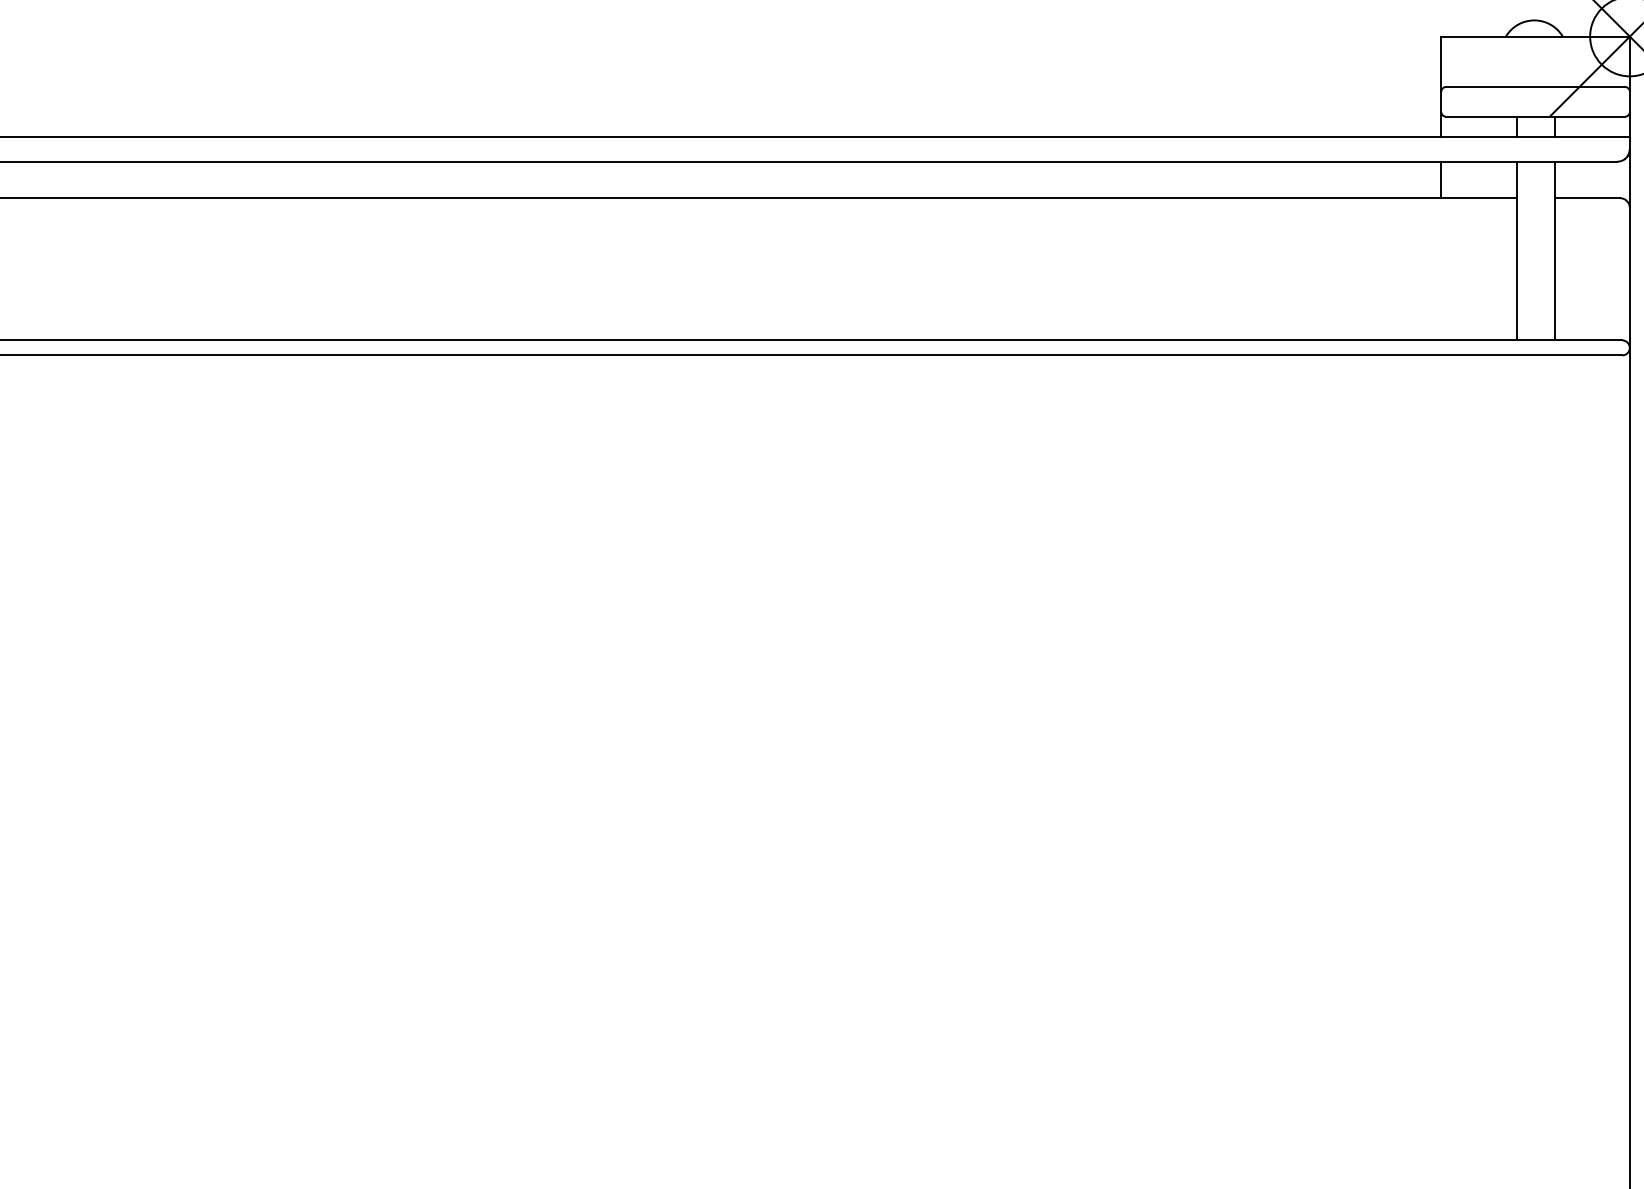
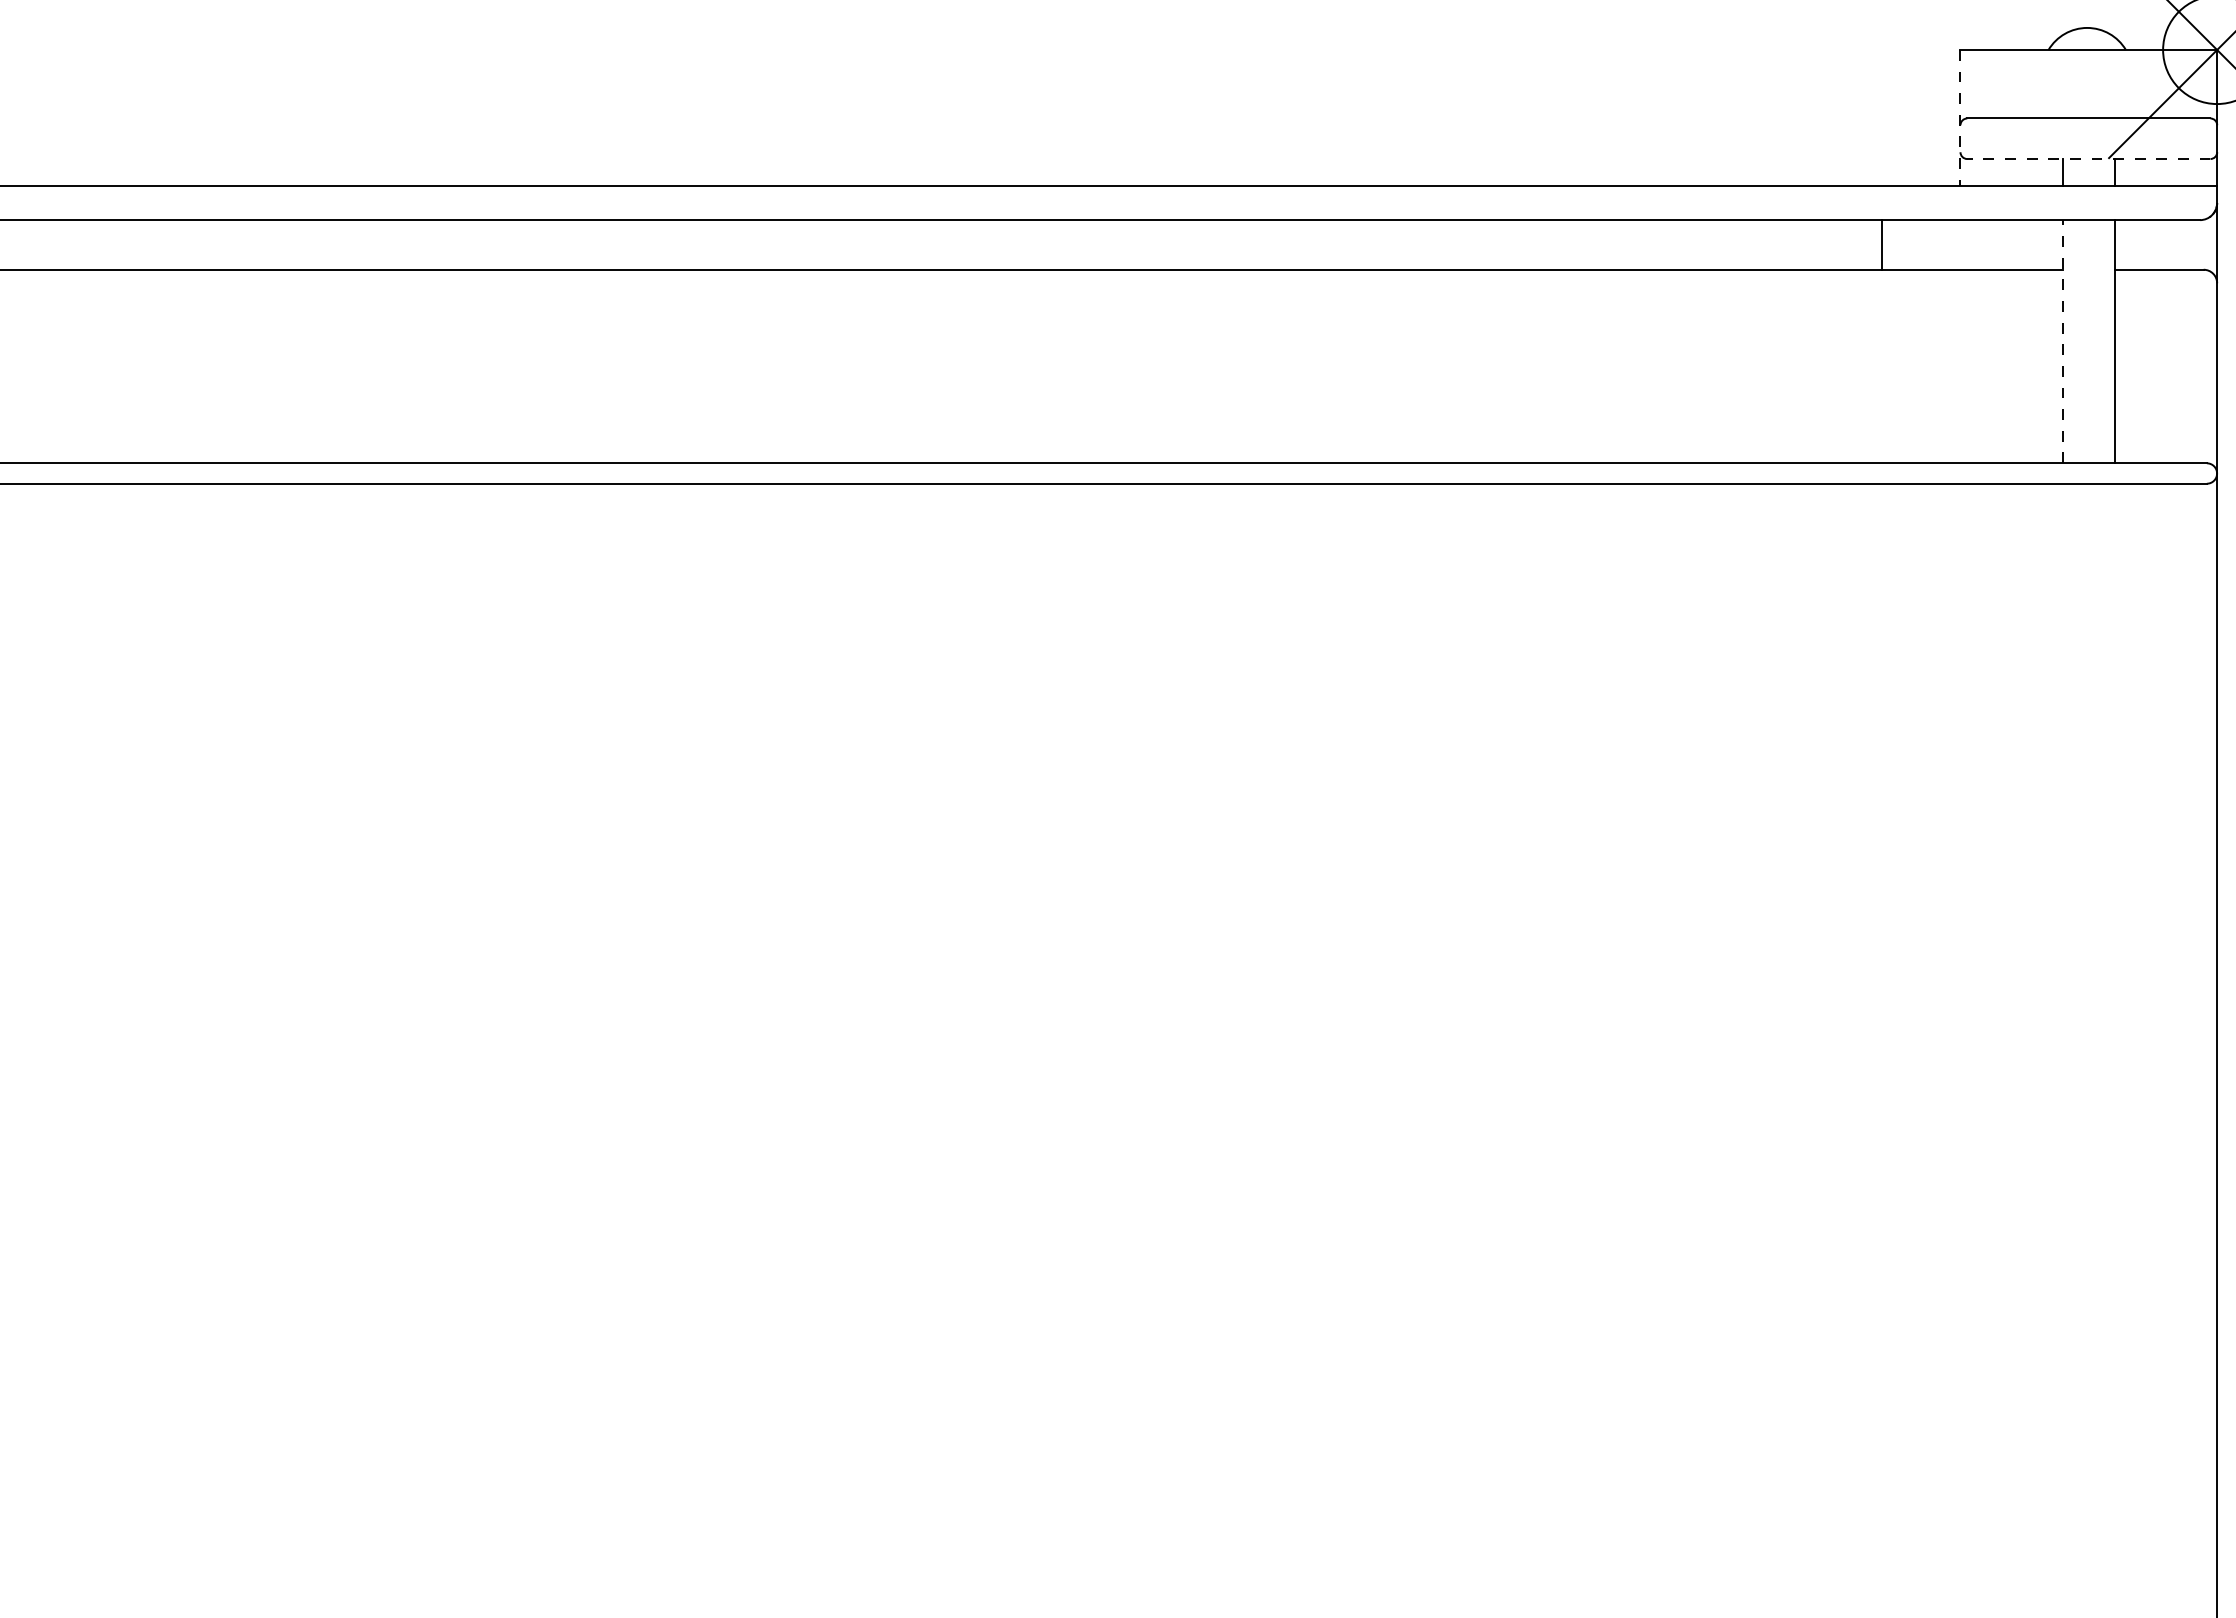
line: (1441, 86) -> (1960, 118), solid -> dashed
line: (1535, 116) -> (2088, 158), solid -> dashed
line: (1441, 179) -> (1882, 244), moved
line: (1516, 250) -> (2062, 341), solid -> dashed

